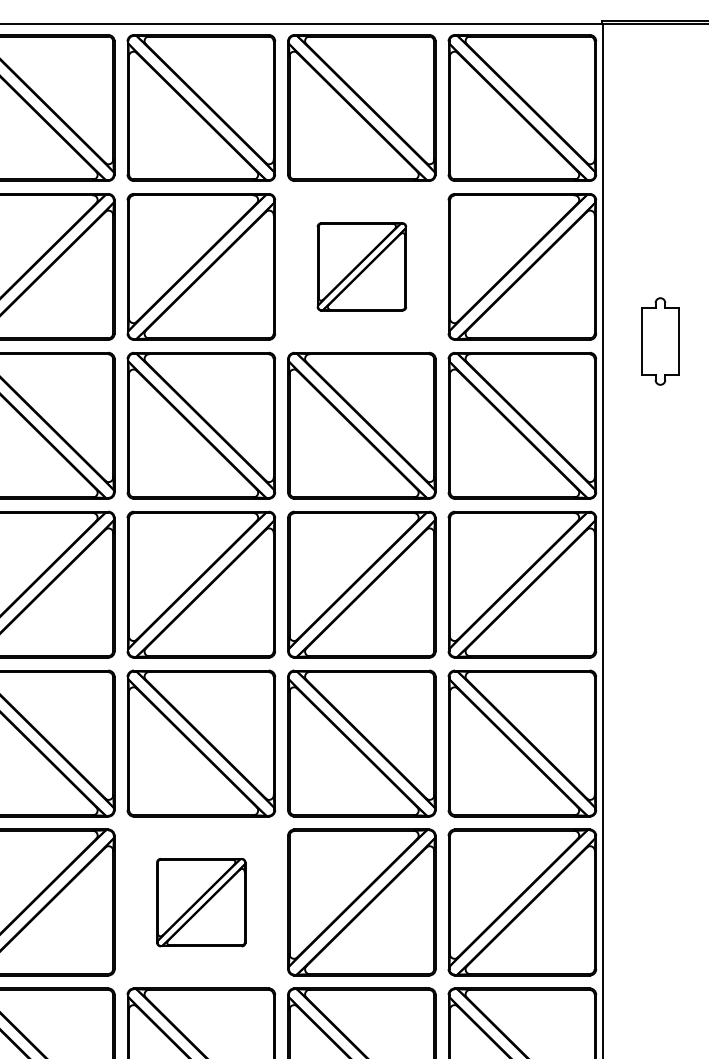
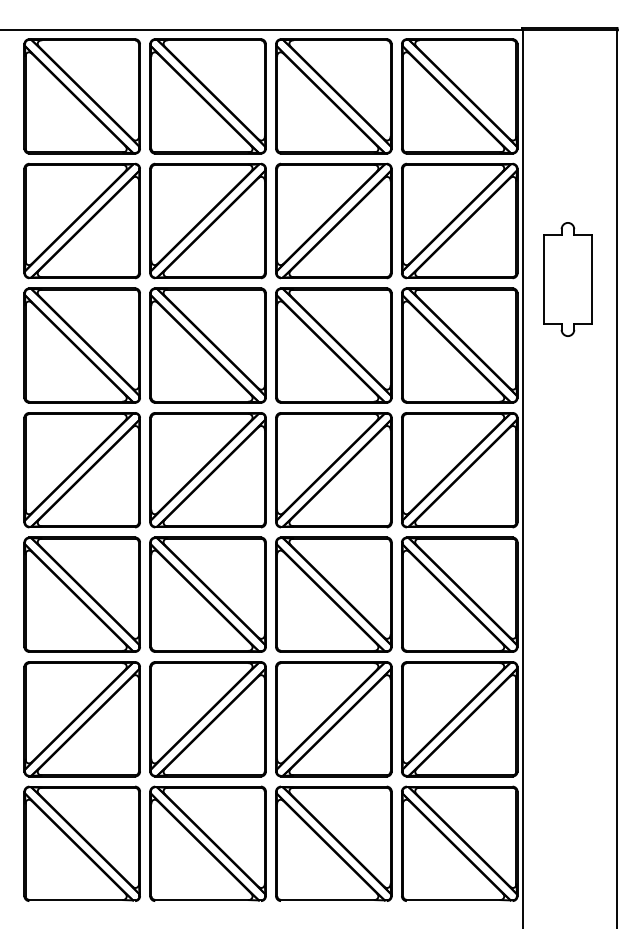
part: (361, 266) -> (333, 220), size x1.67
part: (659, 341) -> (567, 279), size x1.67
part: (200, 902) -> (207, 719), size x1.67

